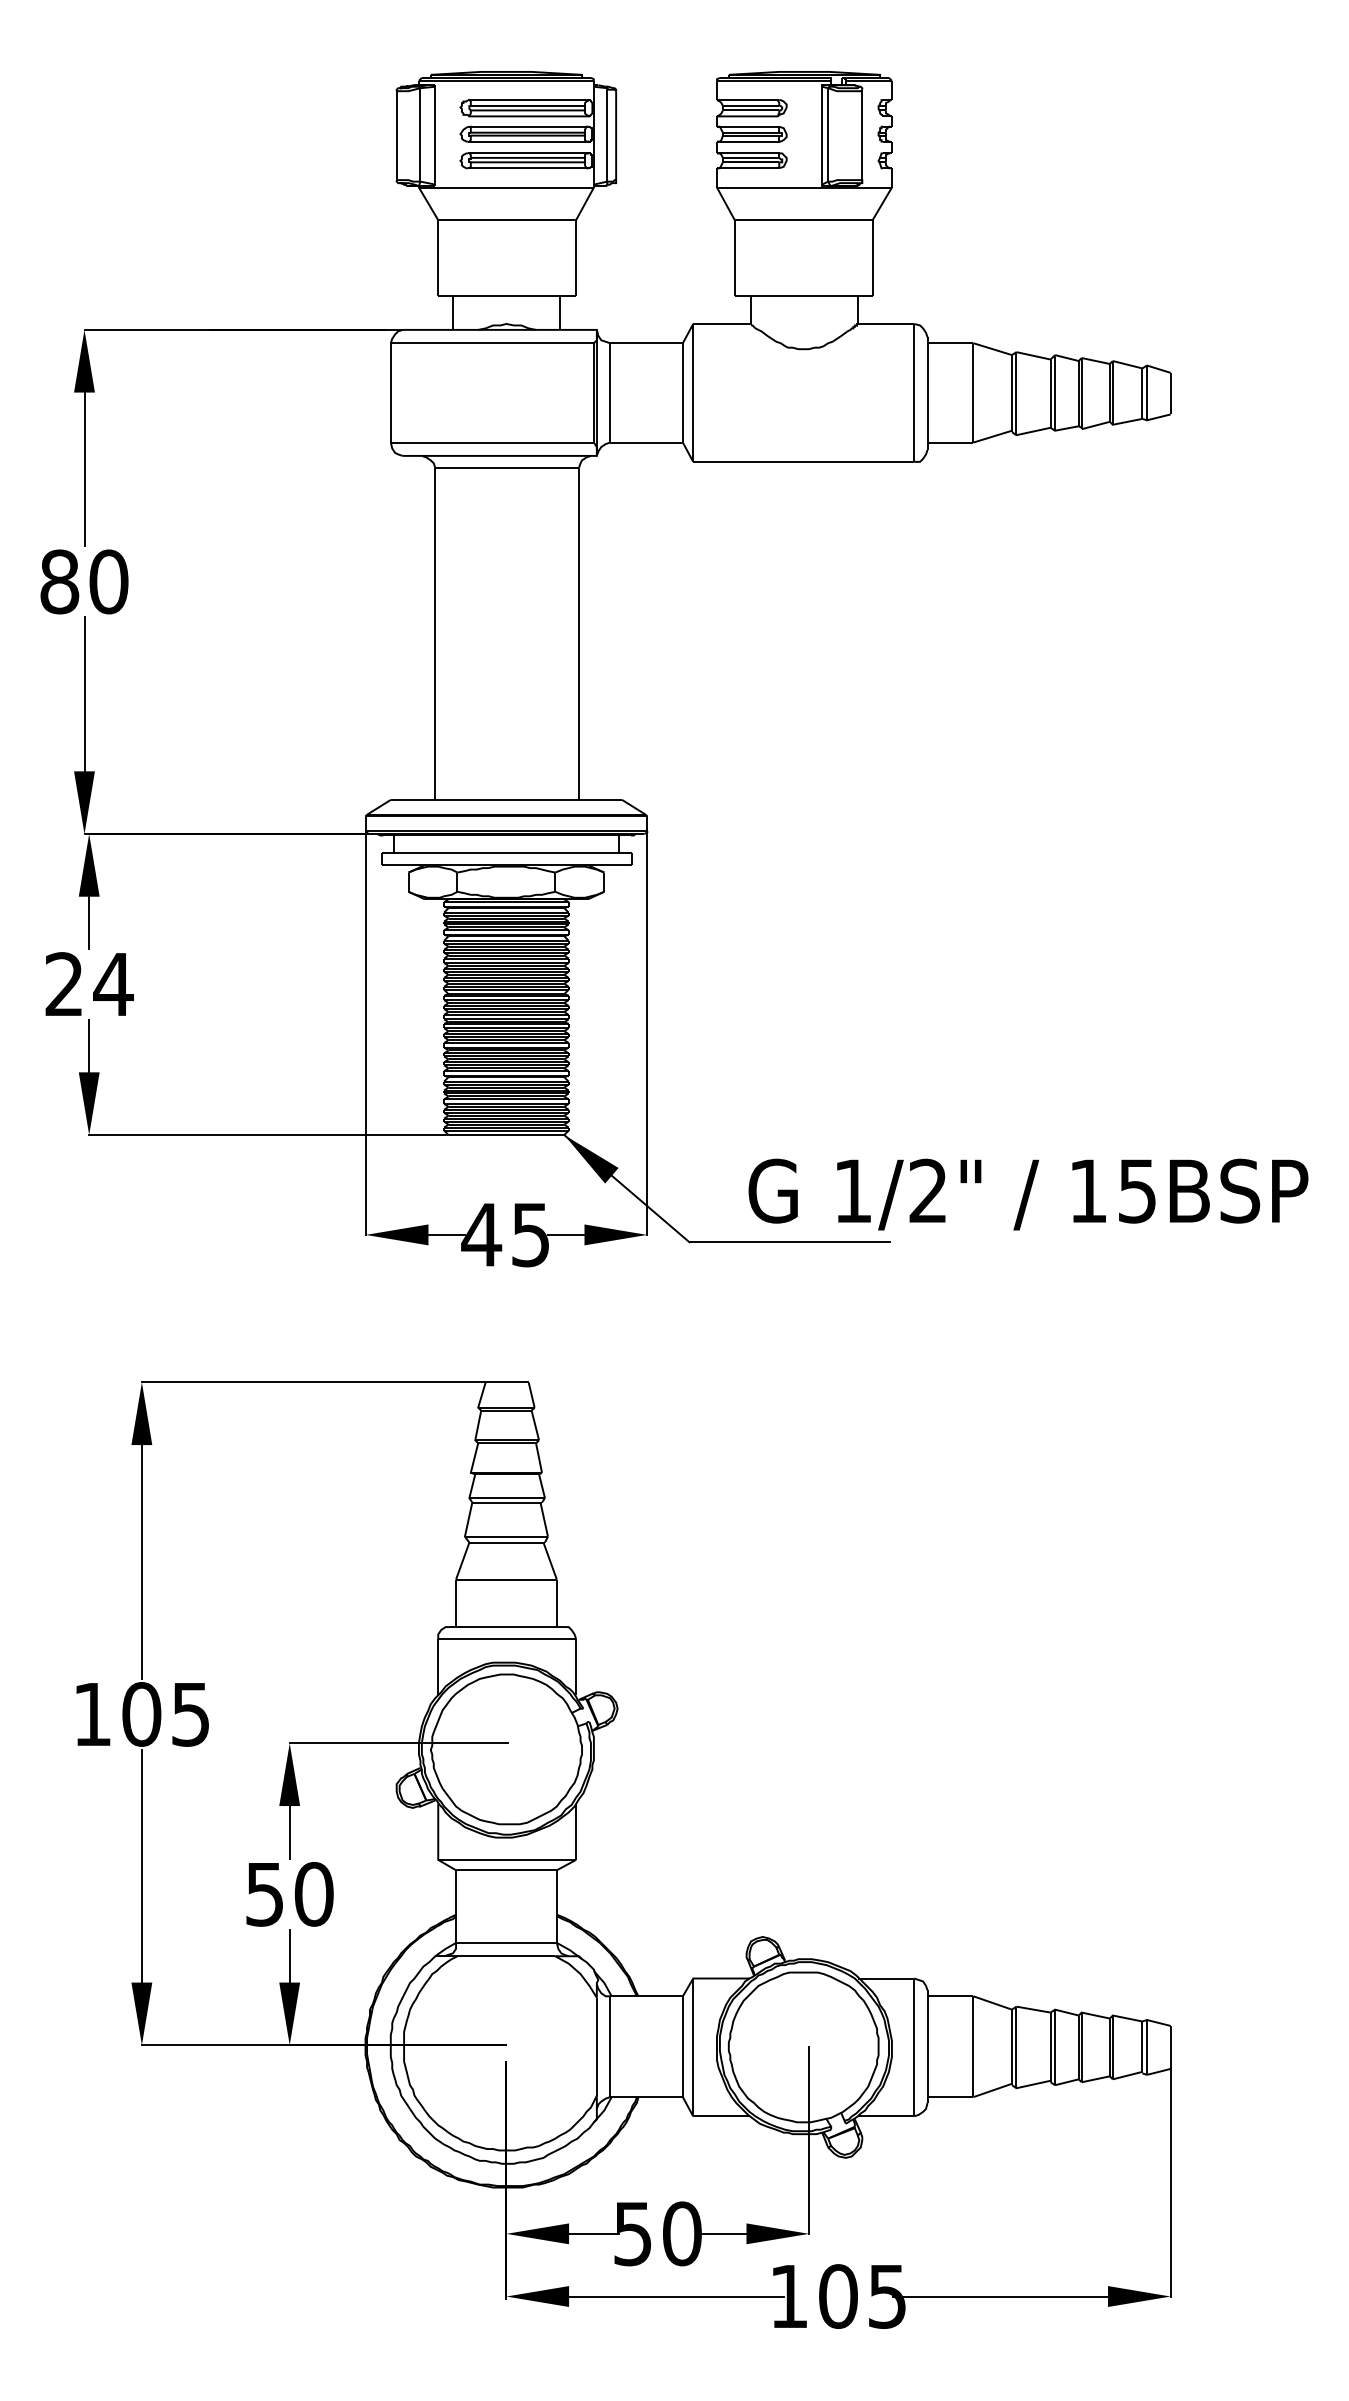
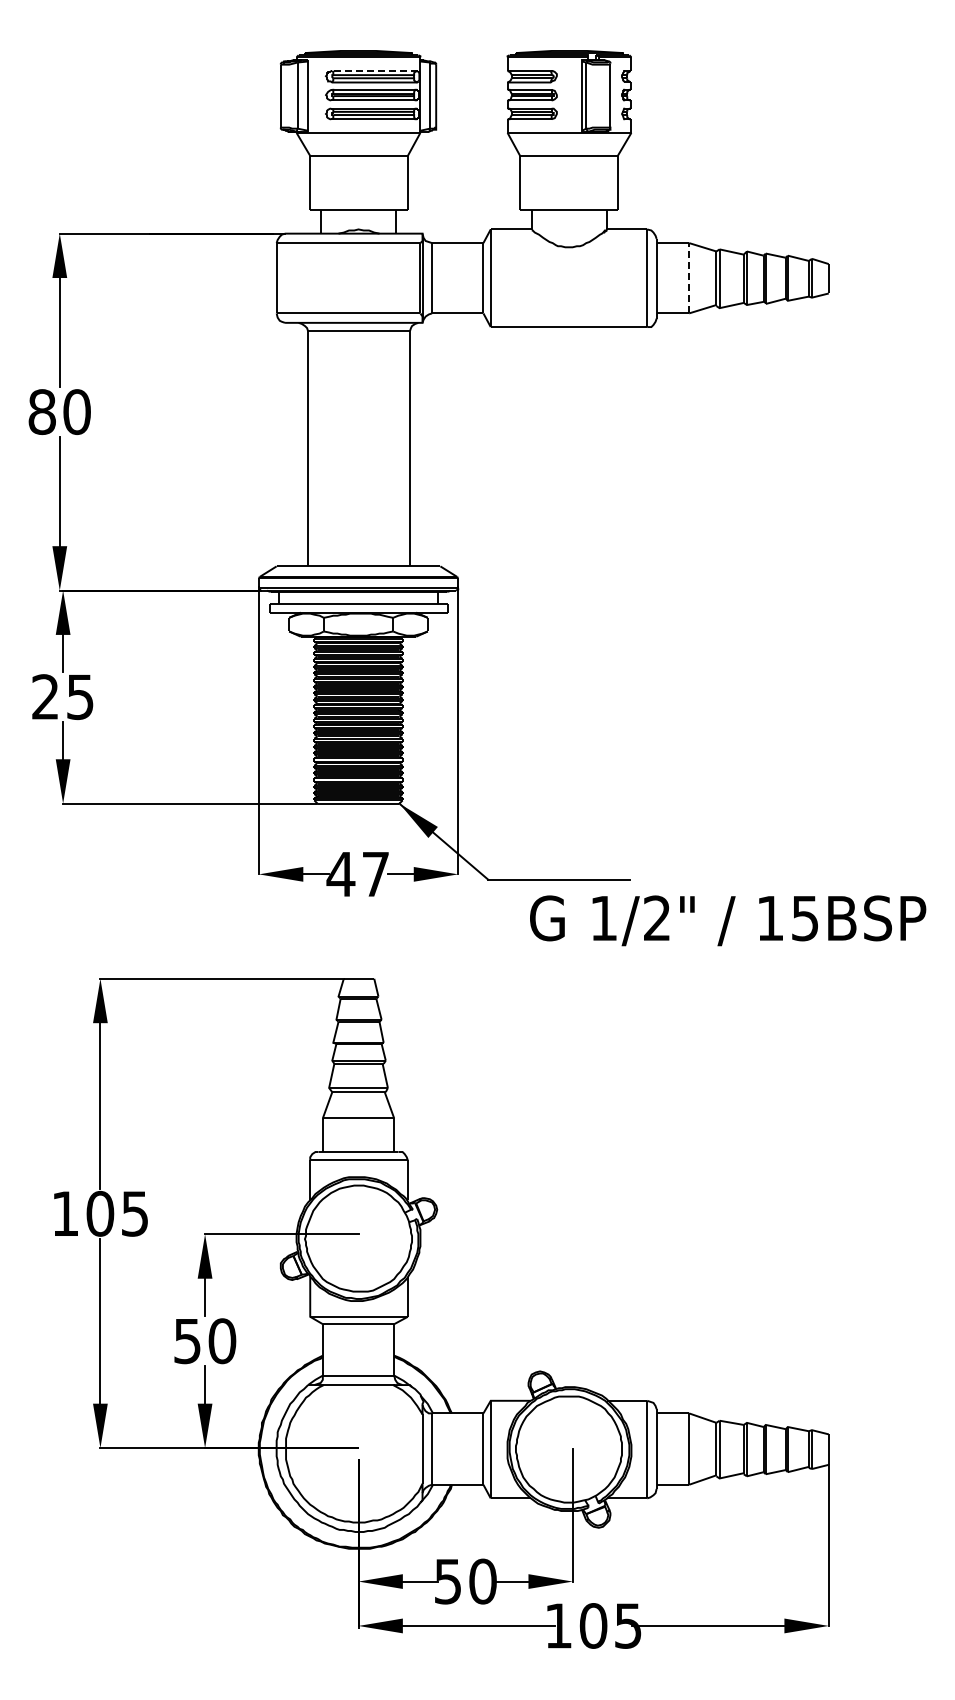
line: (529, 99) -> (374, 70), solid -> dashed
line: (973, 391) -> (689, 277), solid -> dashed
text: (112, 985) -> (79, 697), 24 -> 25
text: (1029, 1194) -> (728, 920), moved
text: (530, 1235) -> (375, 874), 45 -> 47

